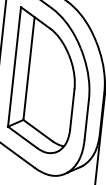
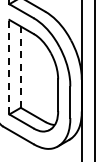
line: (14, 66) -> (9, 66), solid -> dashed
line: (28, 68) -> (20, 67), solid -> dashed

